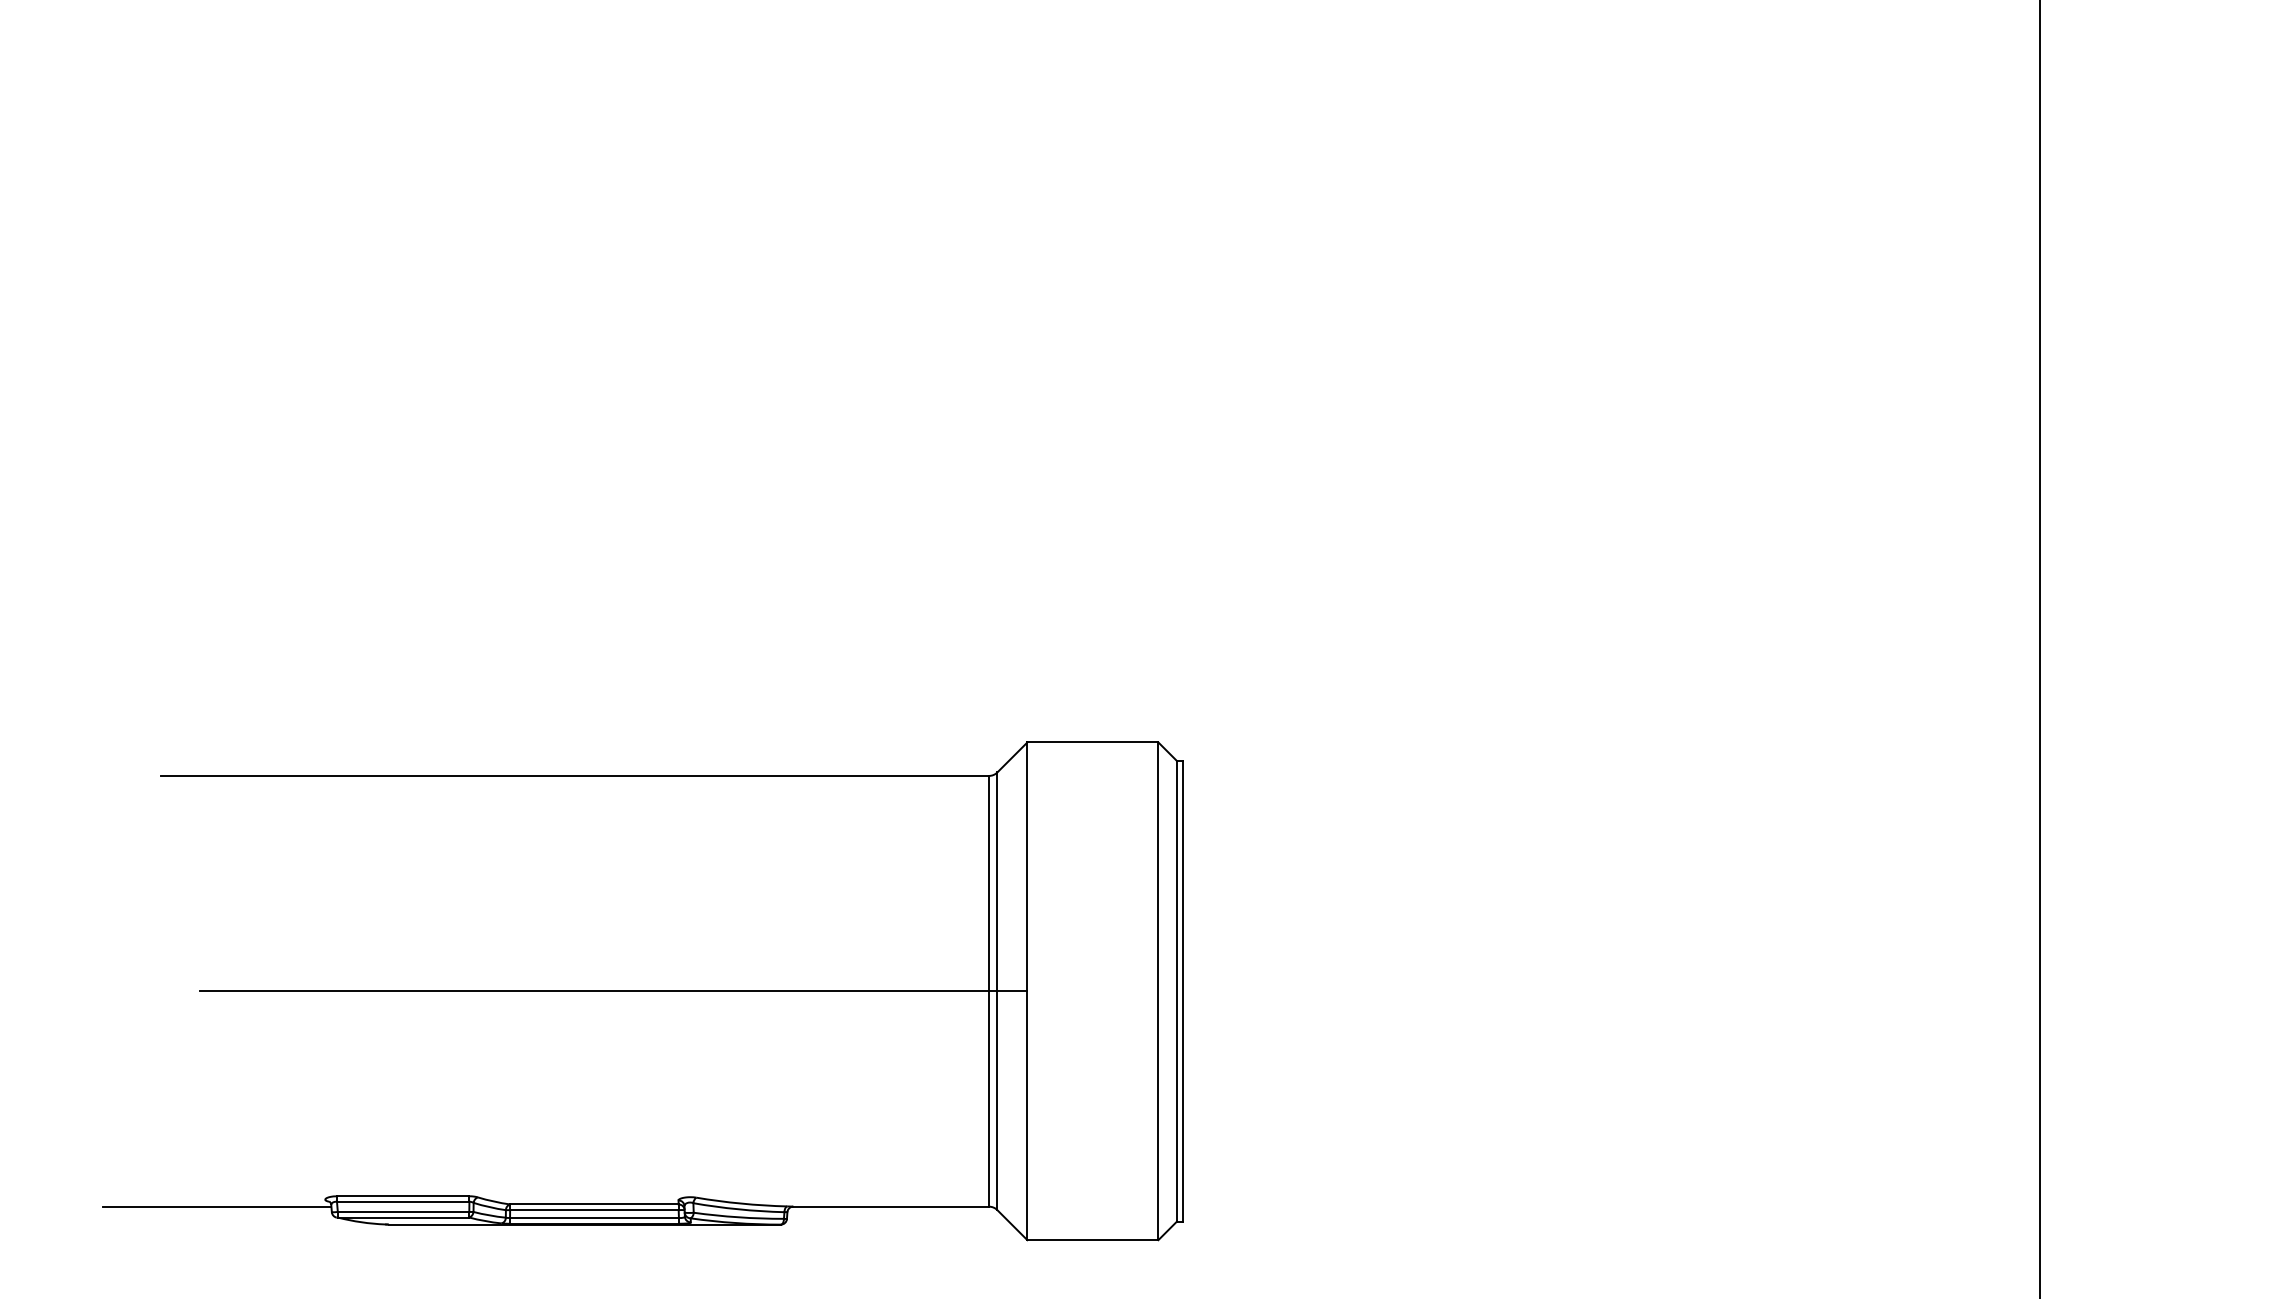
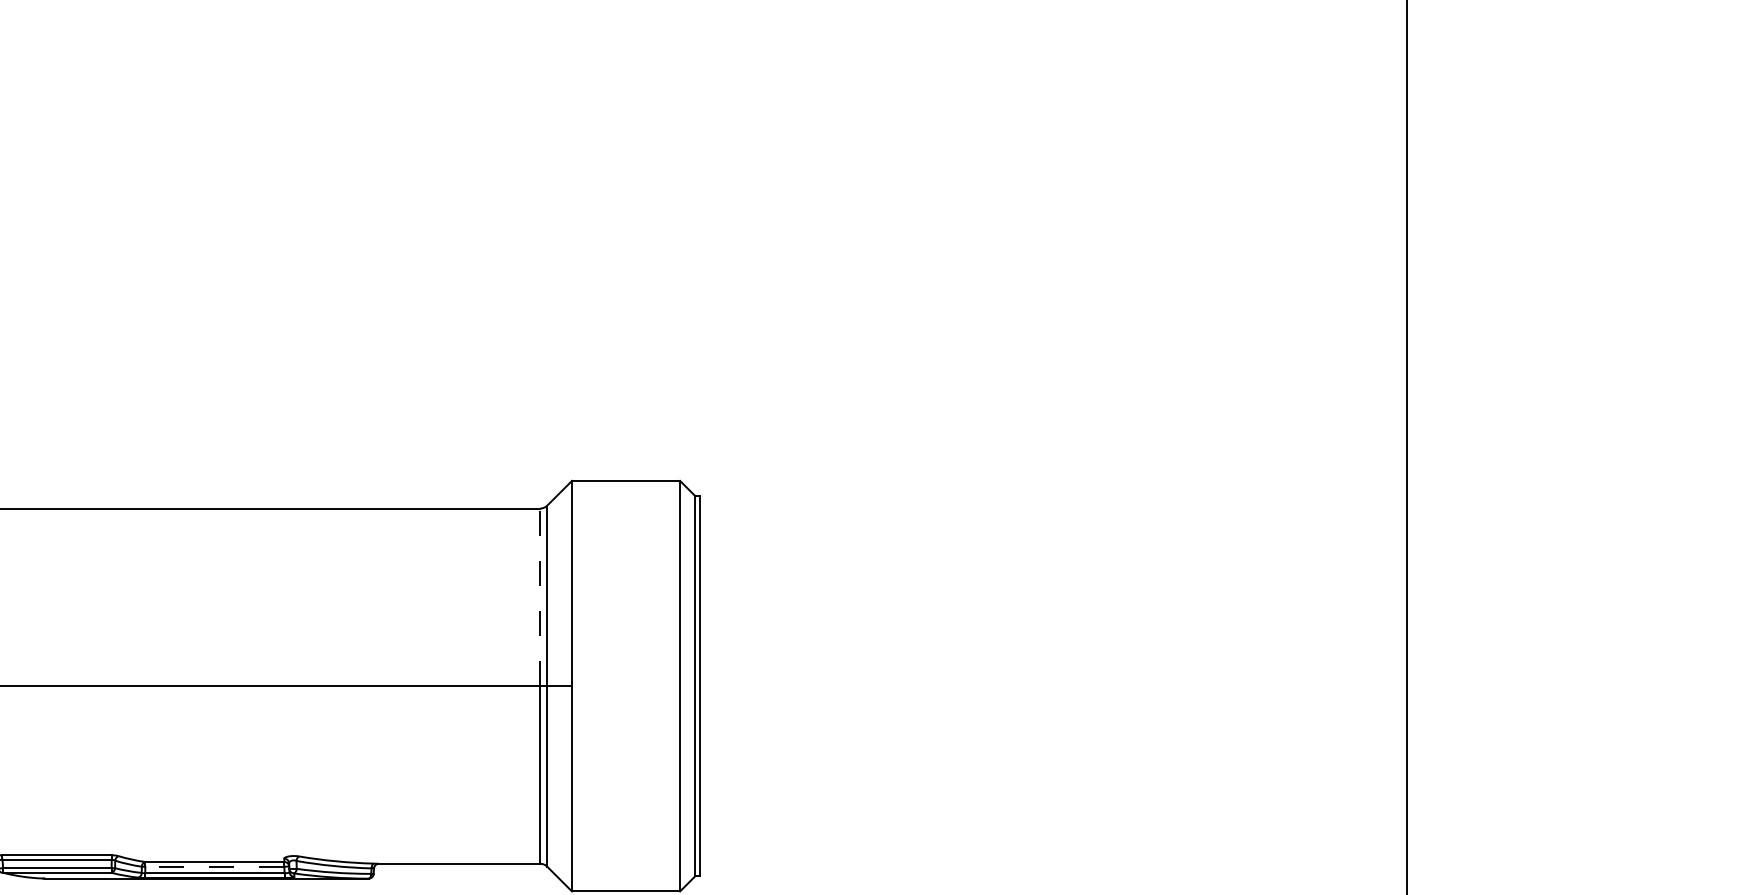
line: (988, 883) -> (539, 597), solid -> dashed
line: (593, 1210) -> (214, 866), solid -> dashed

